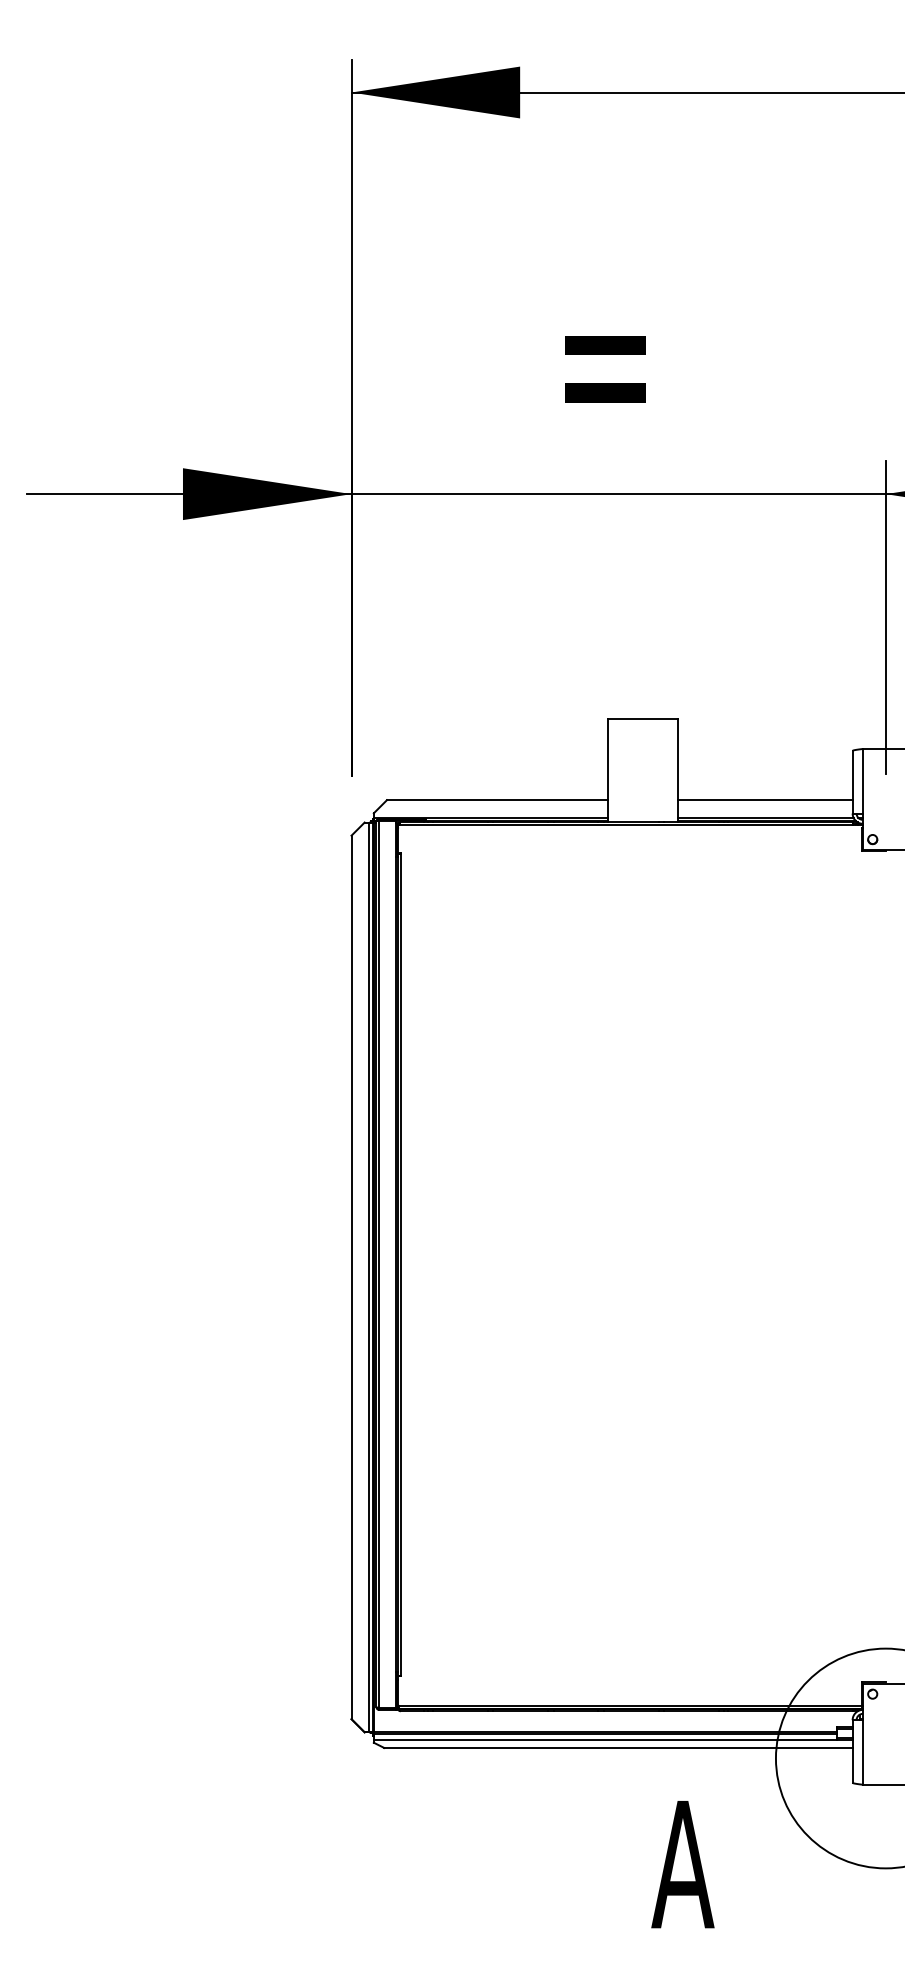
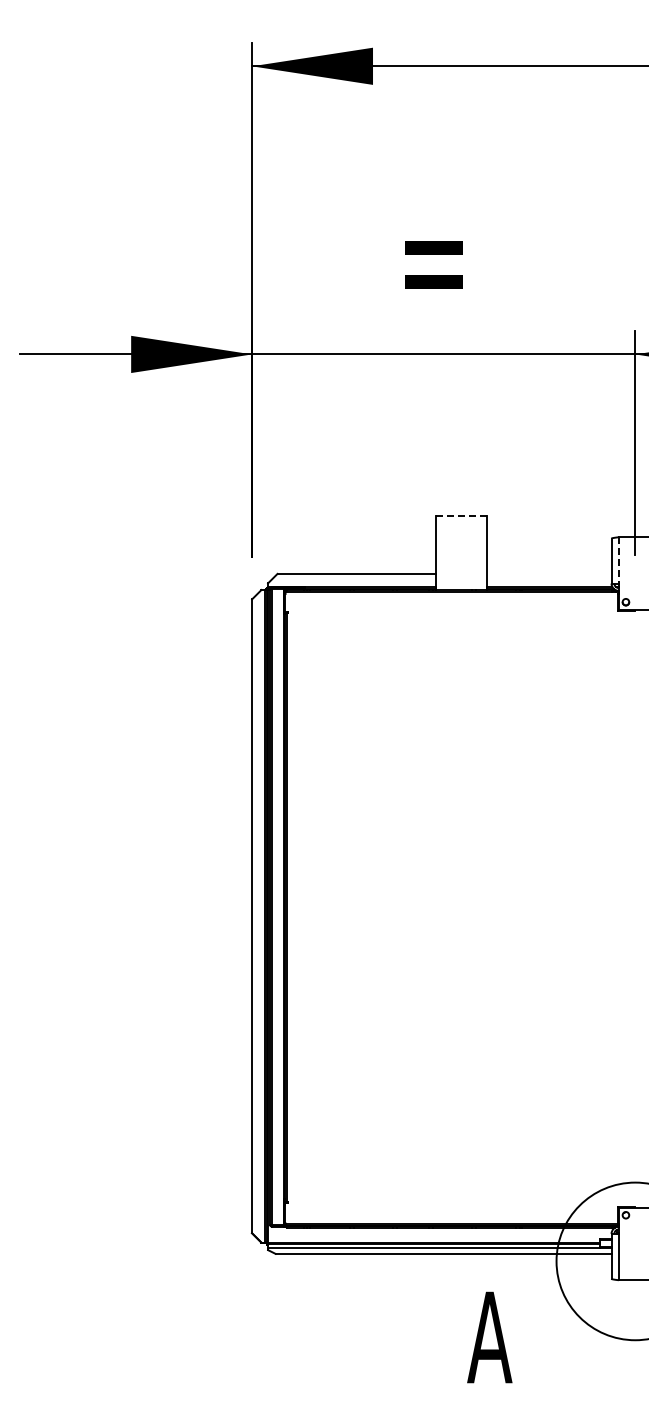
line: (642, 718) -> (460, 515), solid -> dashed
line: (862, 781) -> (618, 560), solid -> dashed
line: (764, 799) -> (548, 573), removed

